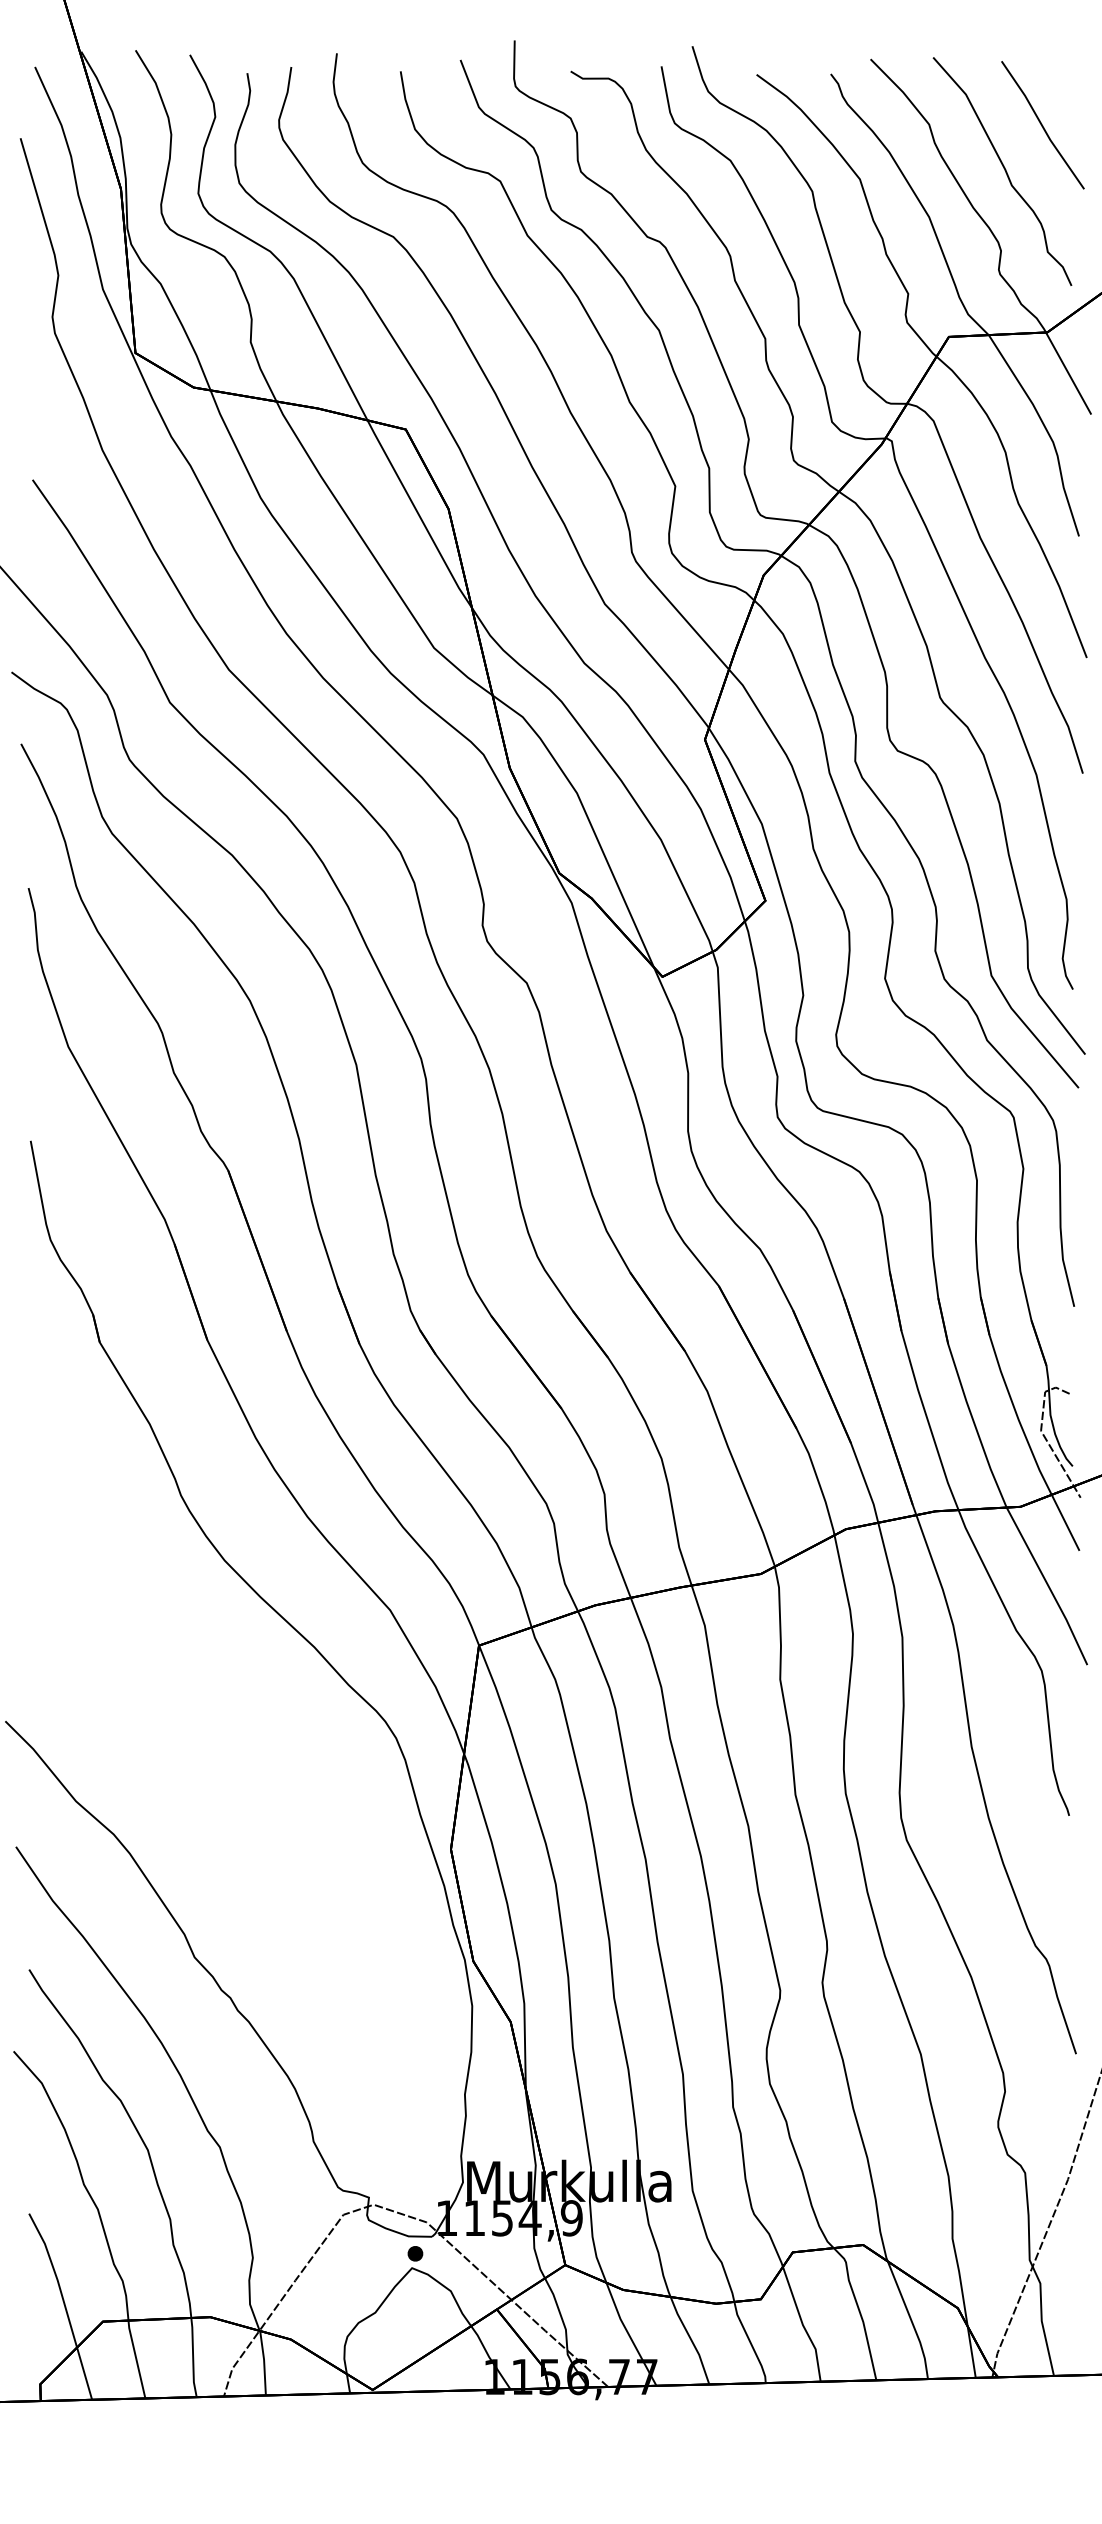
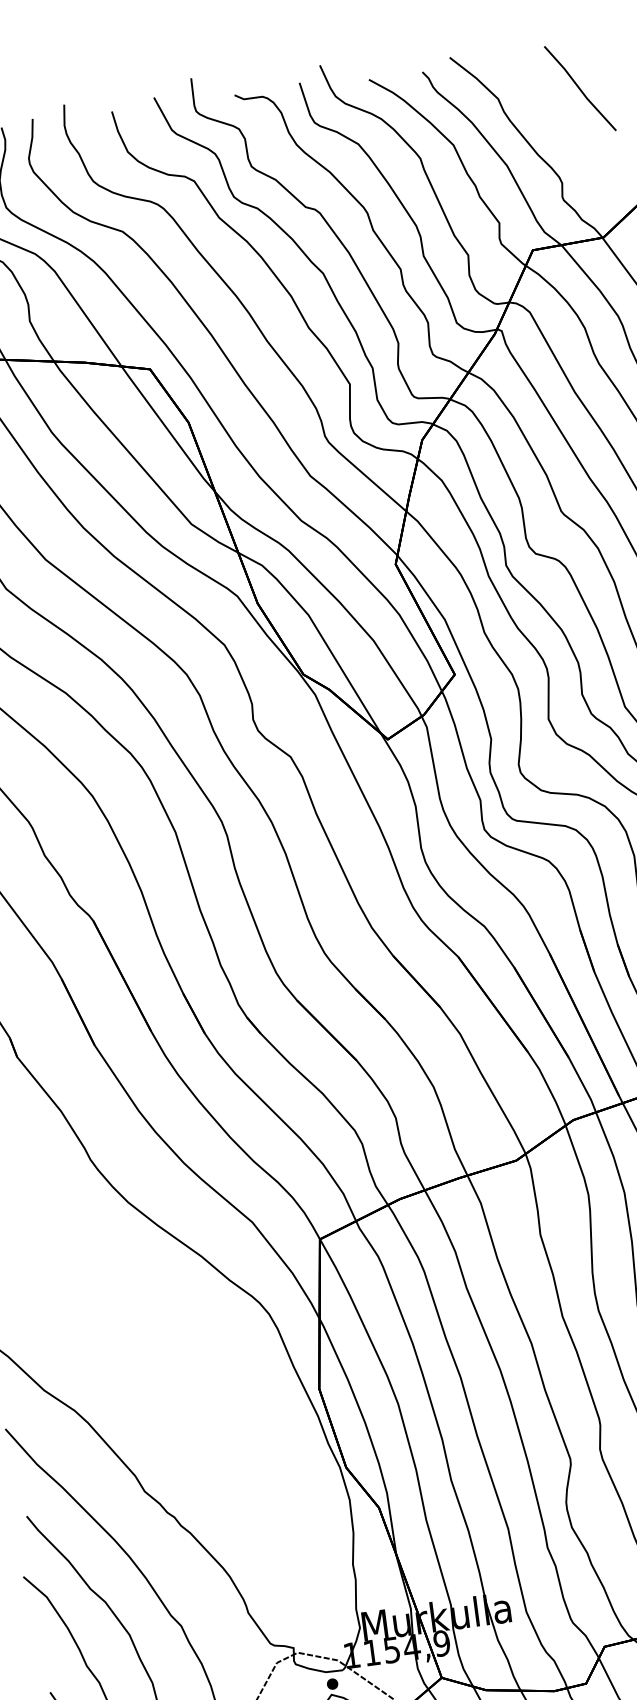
curve: (1004, 170) -> (556, 124), removed

